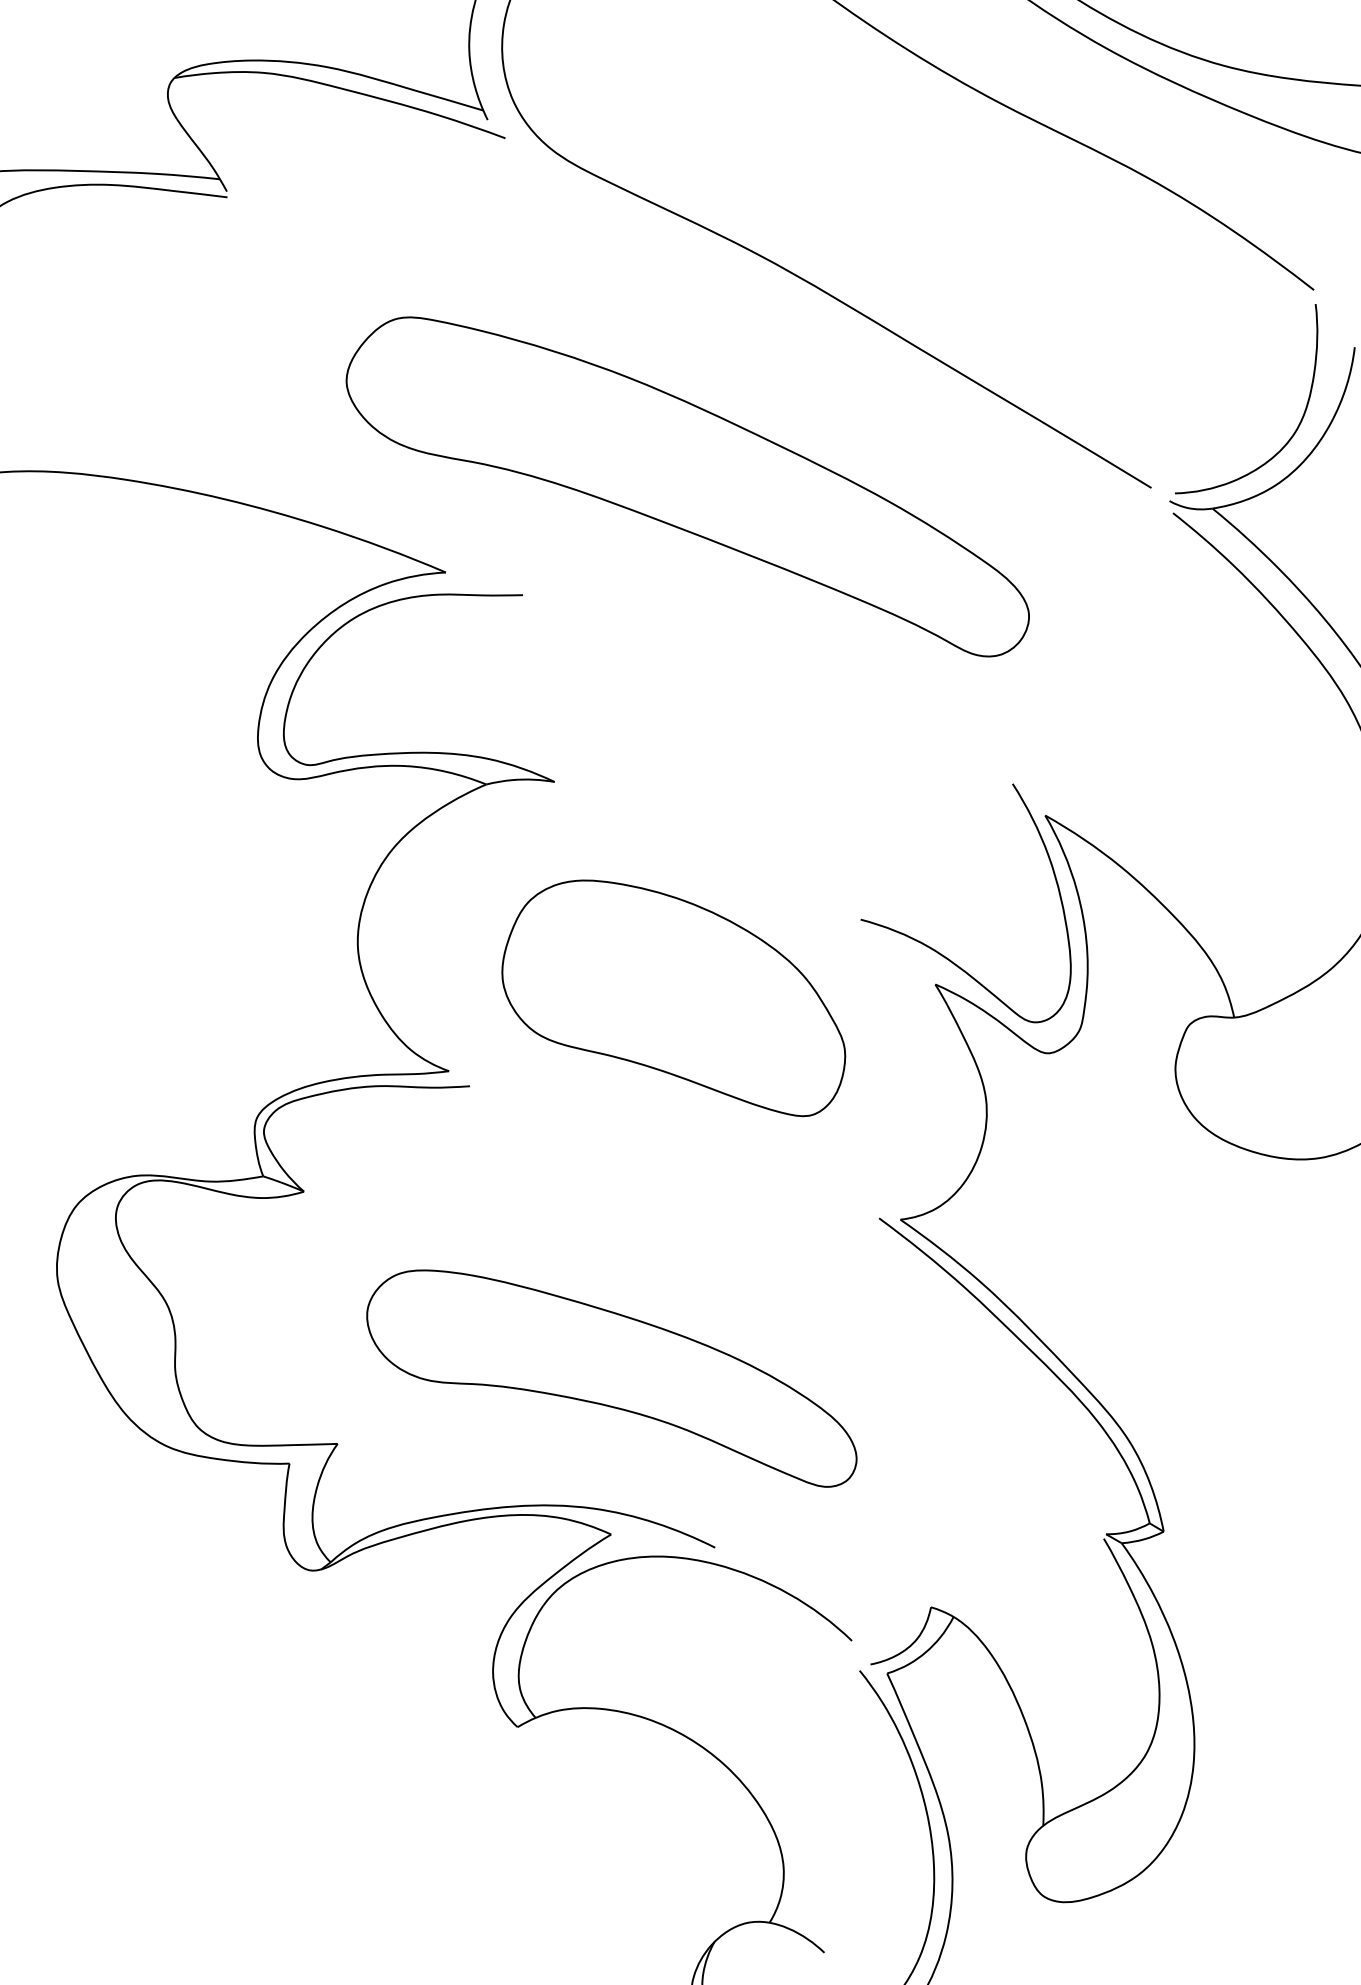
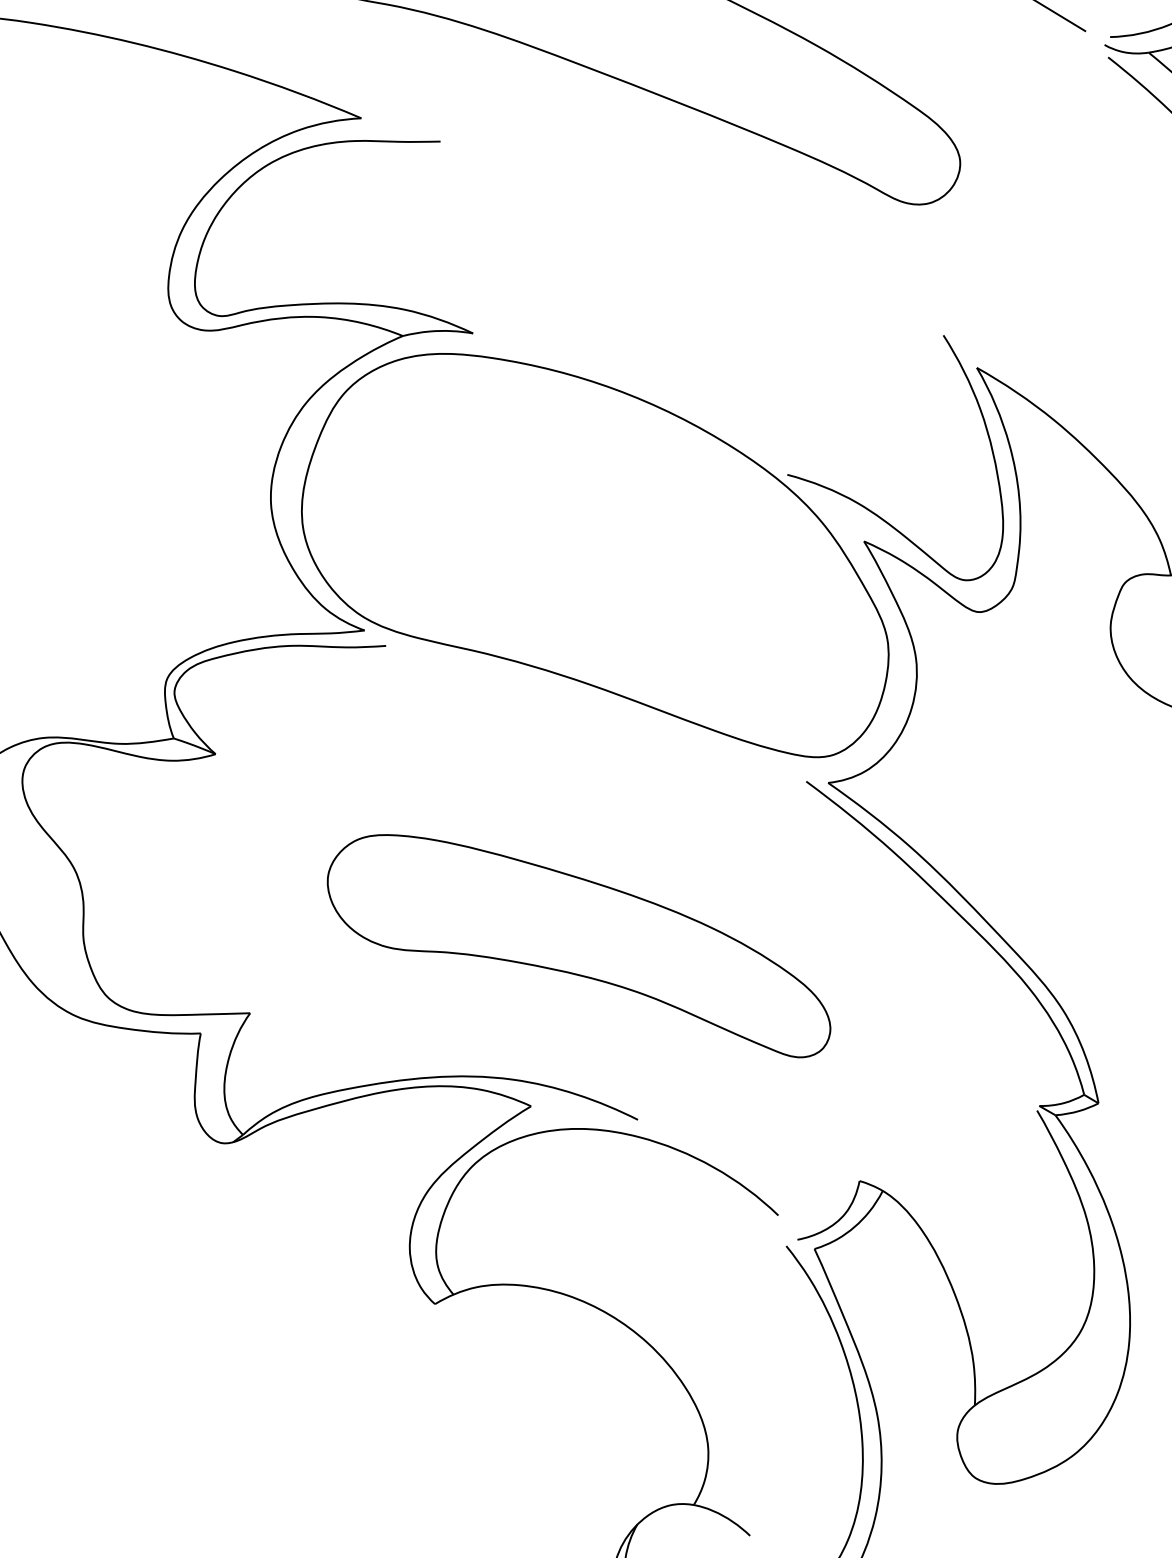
part: (673, 998) -> (595, 555), size x1.67
part: (611, 1378) -> (578, 946), moved

